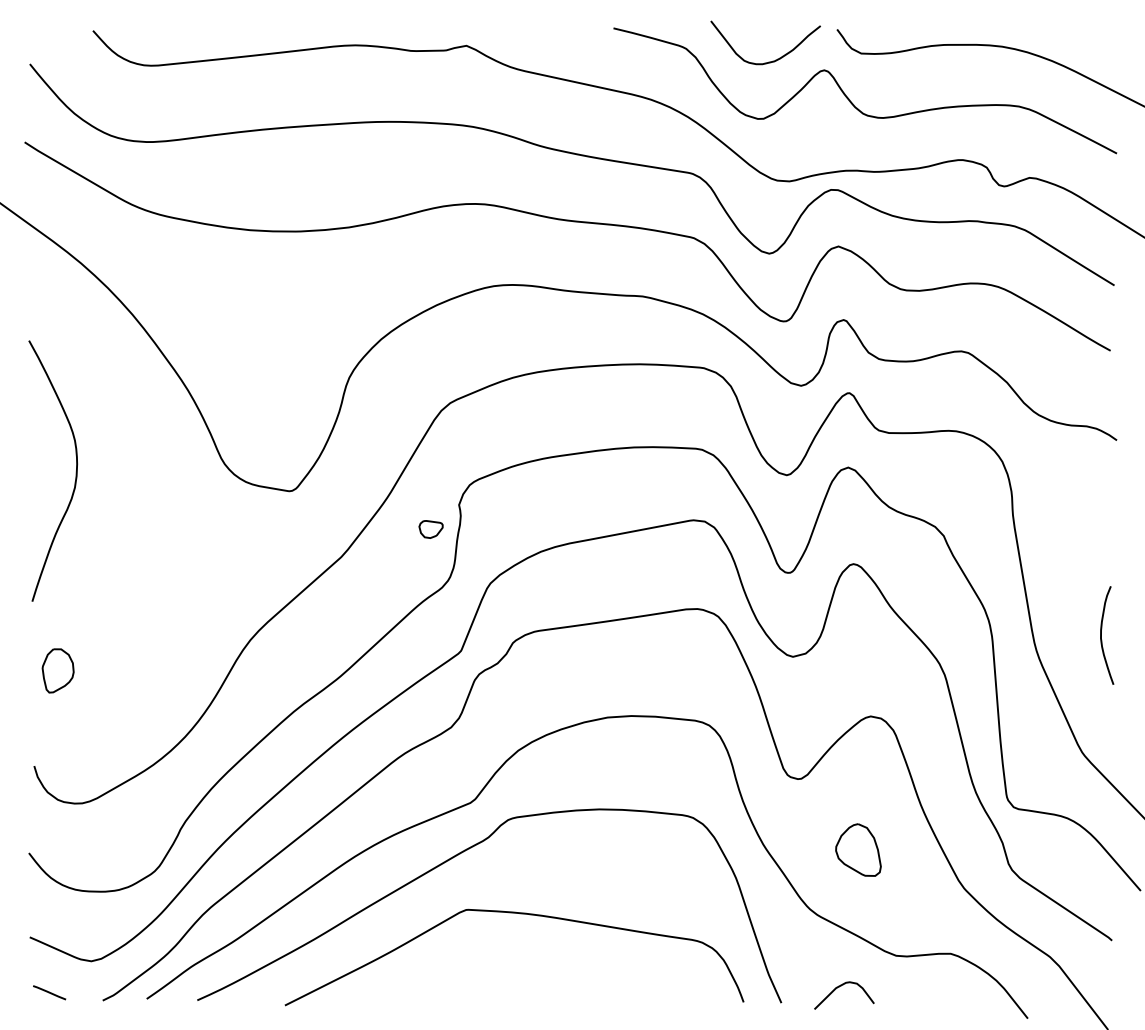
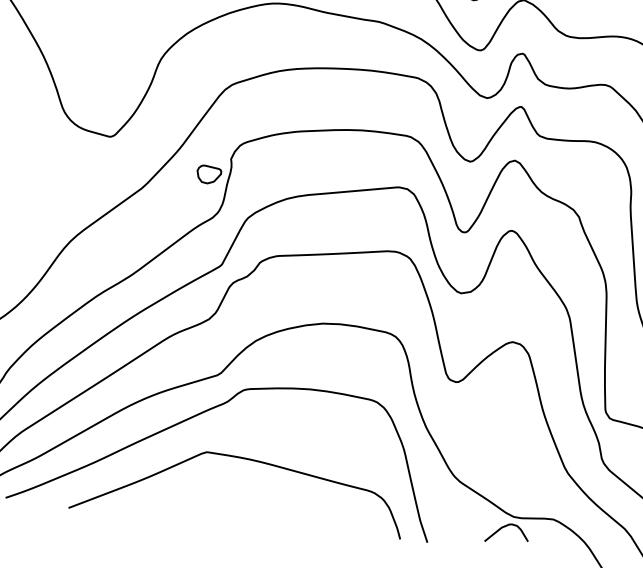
part: (430, 529) -> (208, 174), size x1.4
part: (858, 849) -> (494, 437), removed
curve: (839, 987) -> (504, 527), moved

